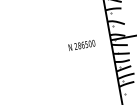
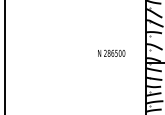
text: (81, 44) -> (111, 52), moved

